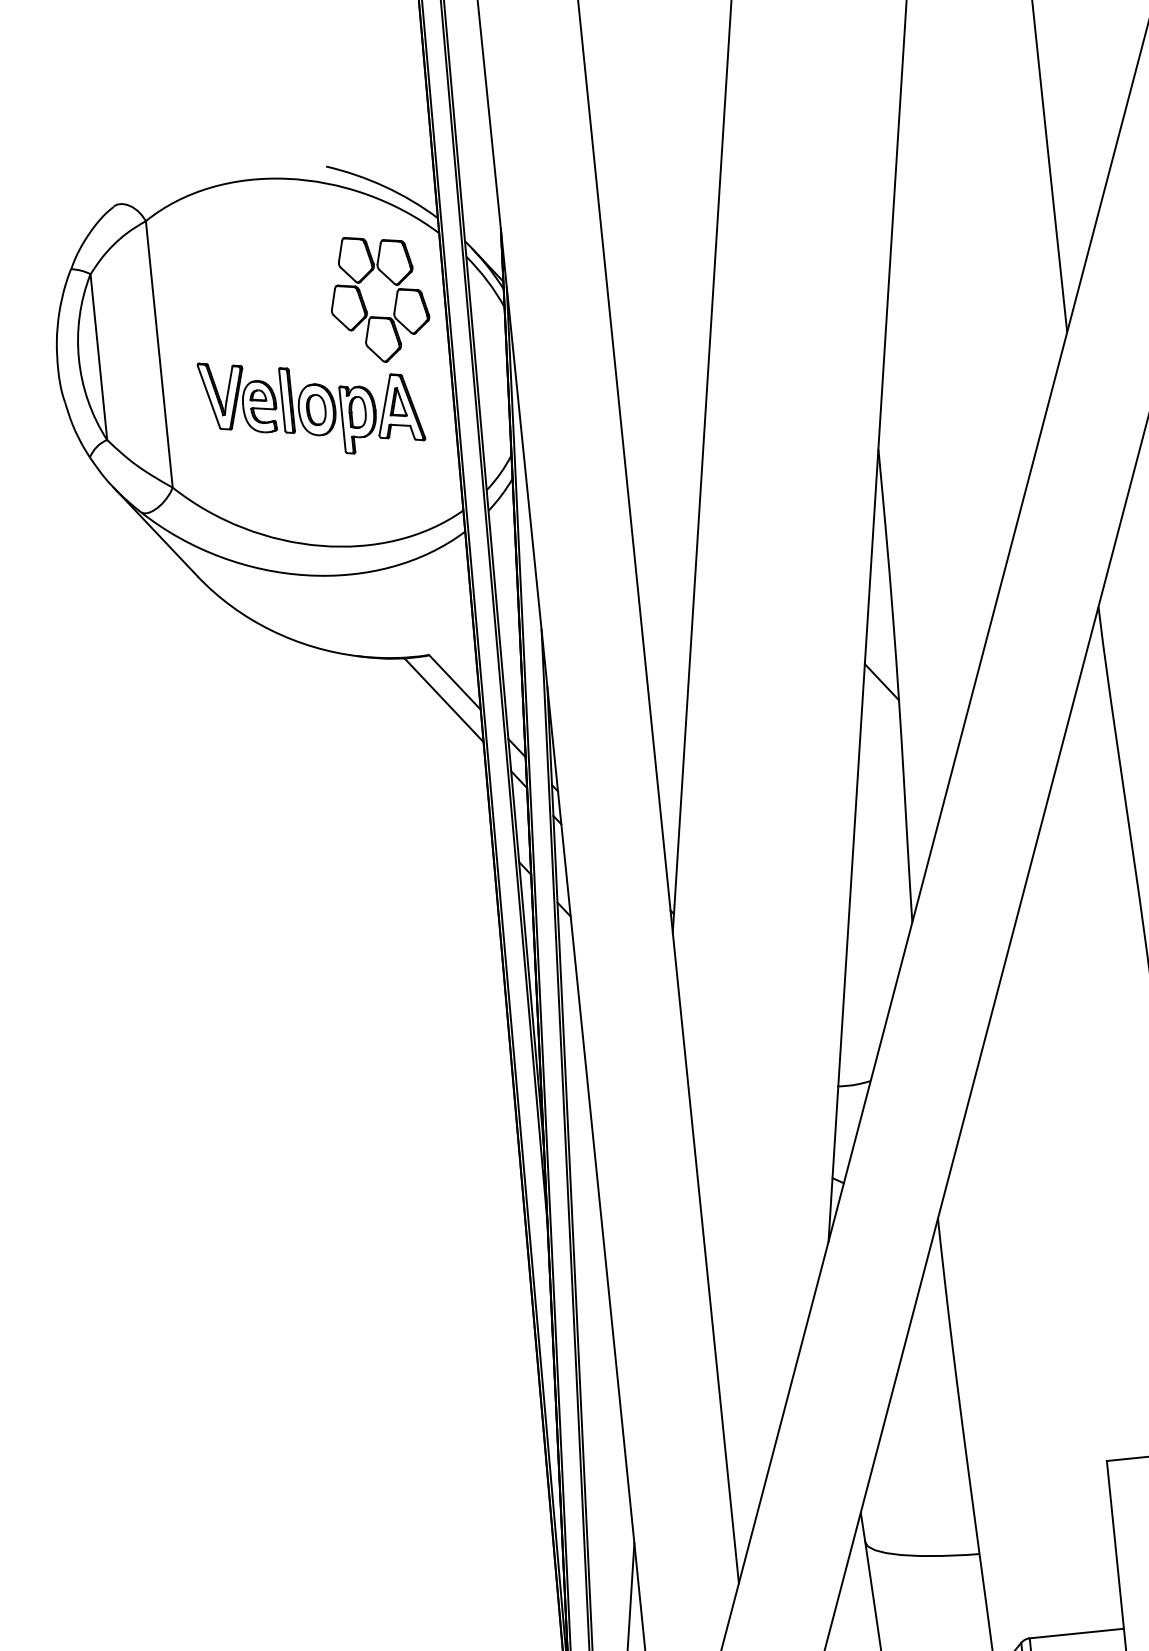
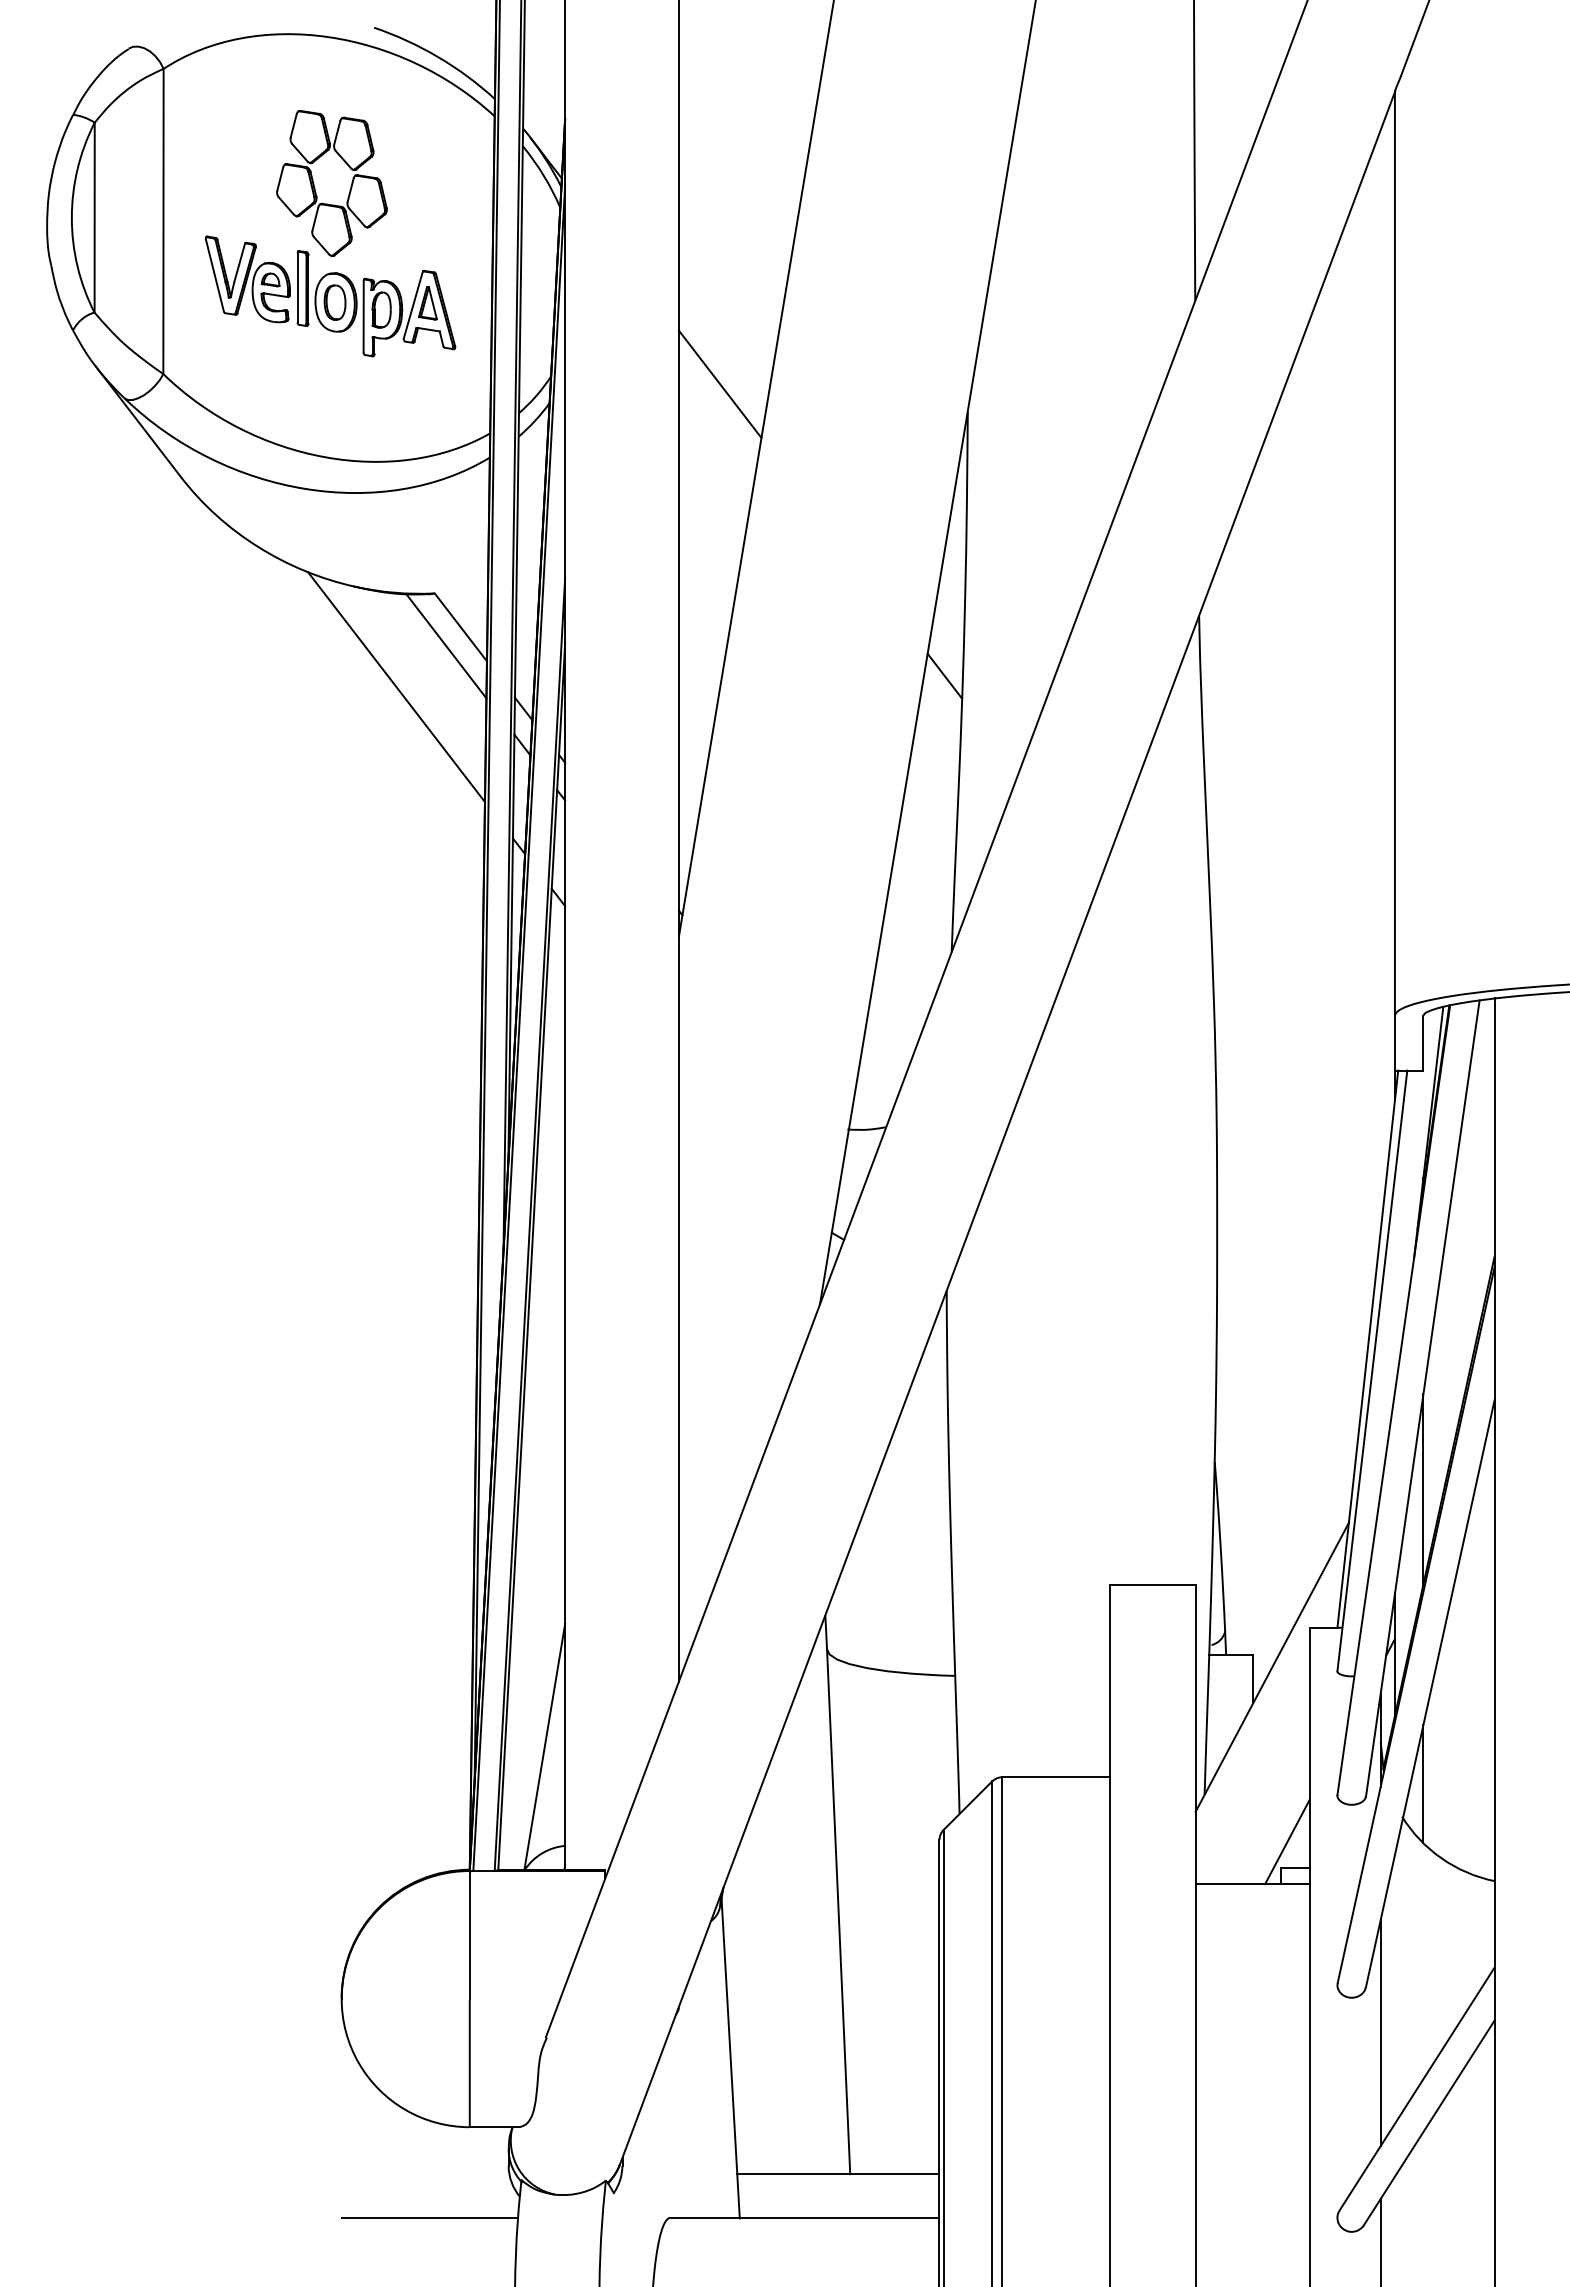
part: (364, 303) -> (315, 187), moved
line: (660, 446) -> (720, 383), added
line: (404, 740) -> (396, 687), added

